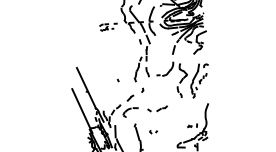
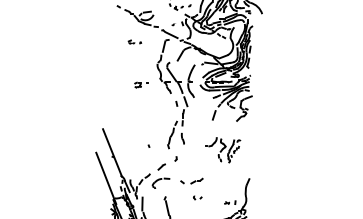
part: (108, 26) -> (141, 84), size x0.7
part: (182, 79) -> (222, 149), size x0.6
part: (153, 131) -> (197, 197), moved

